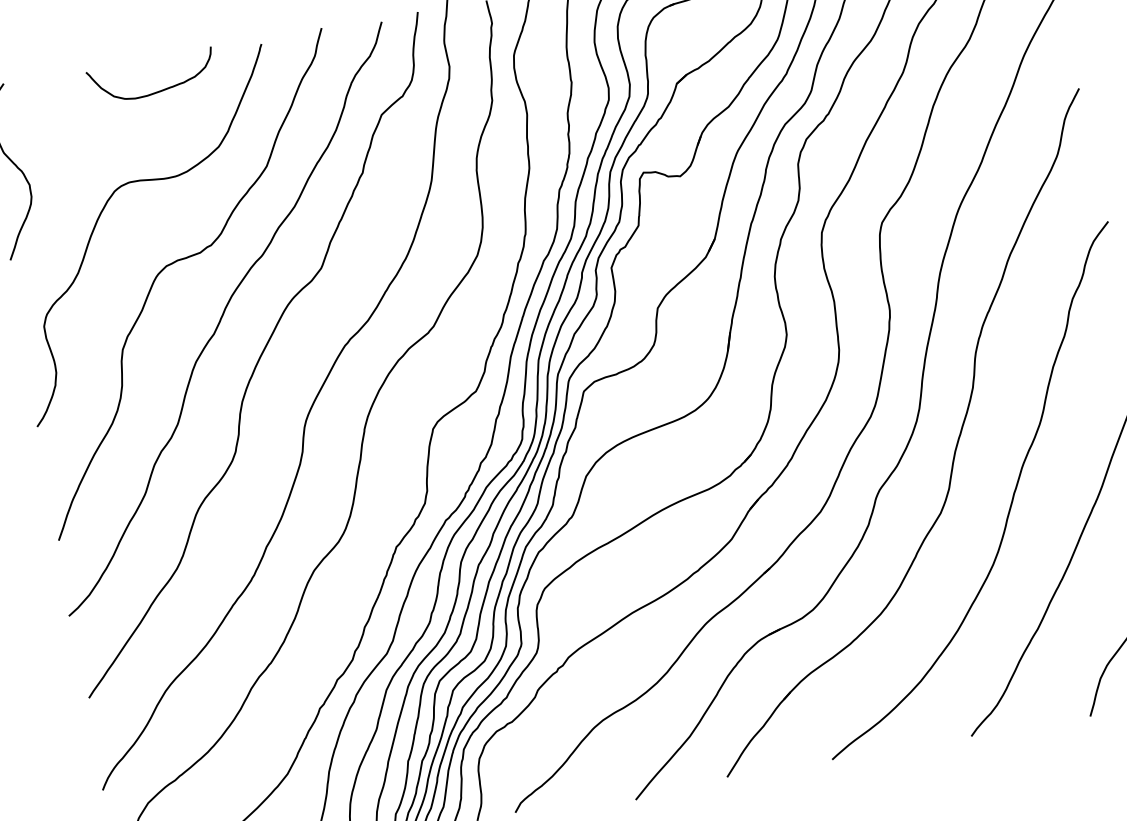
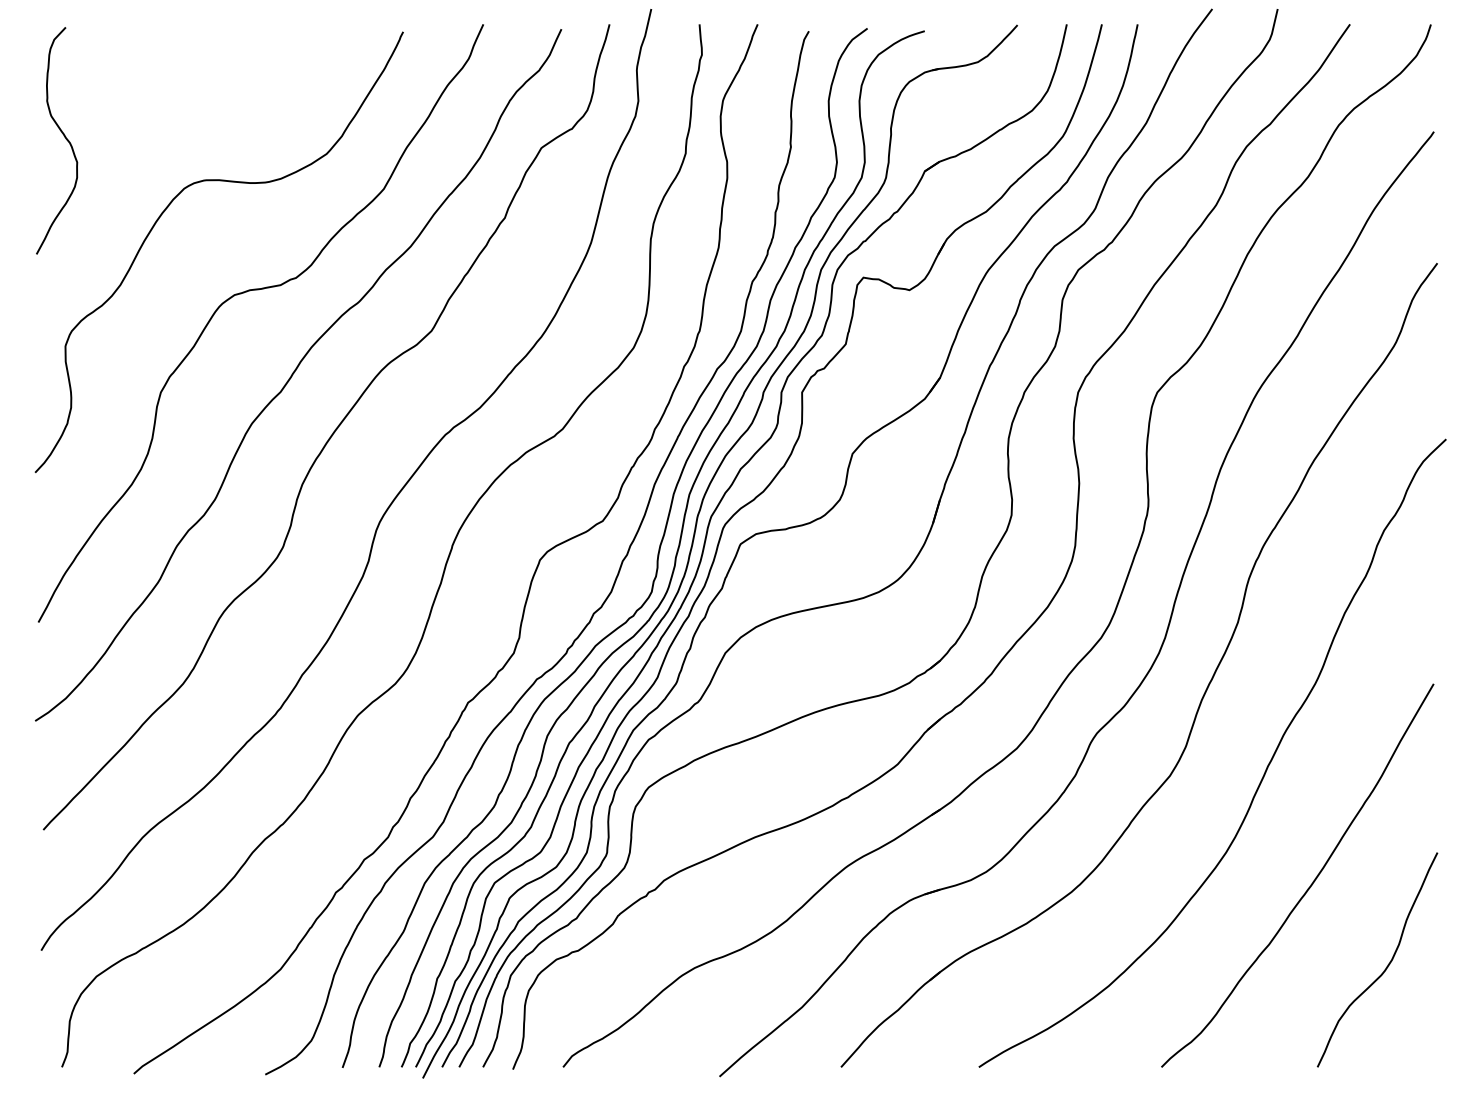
curve: (155, 92) -> (257, 70), removed

